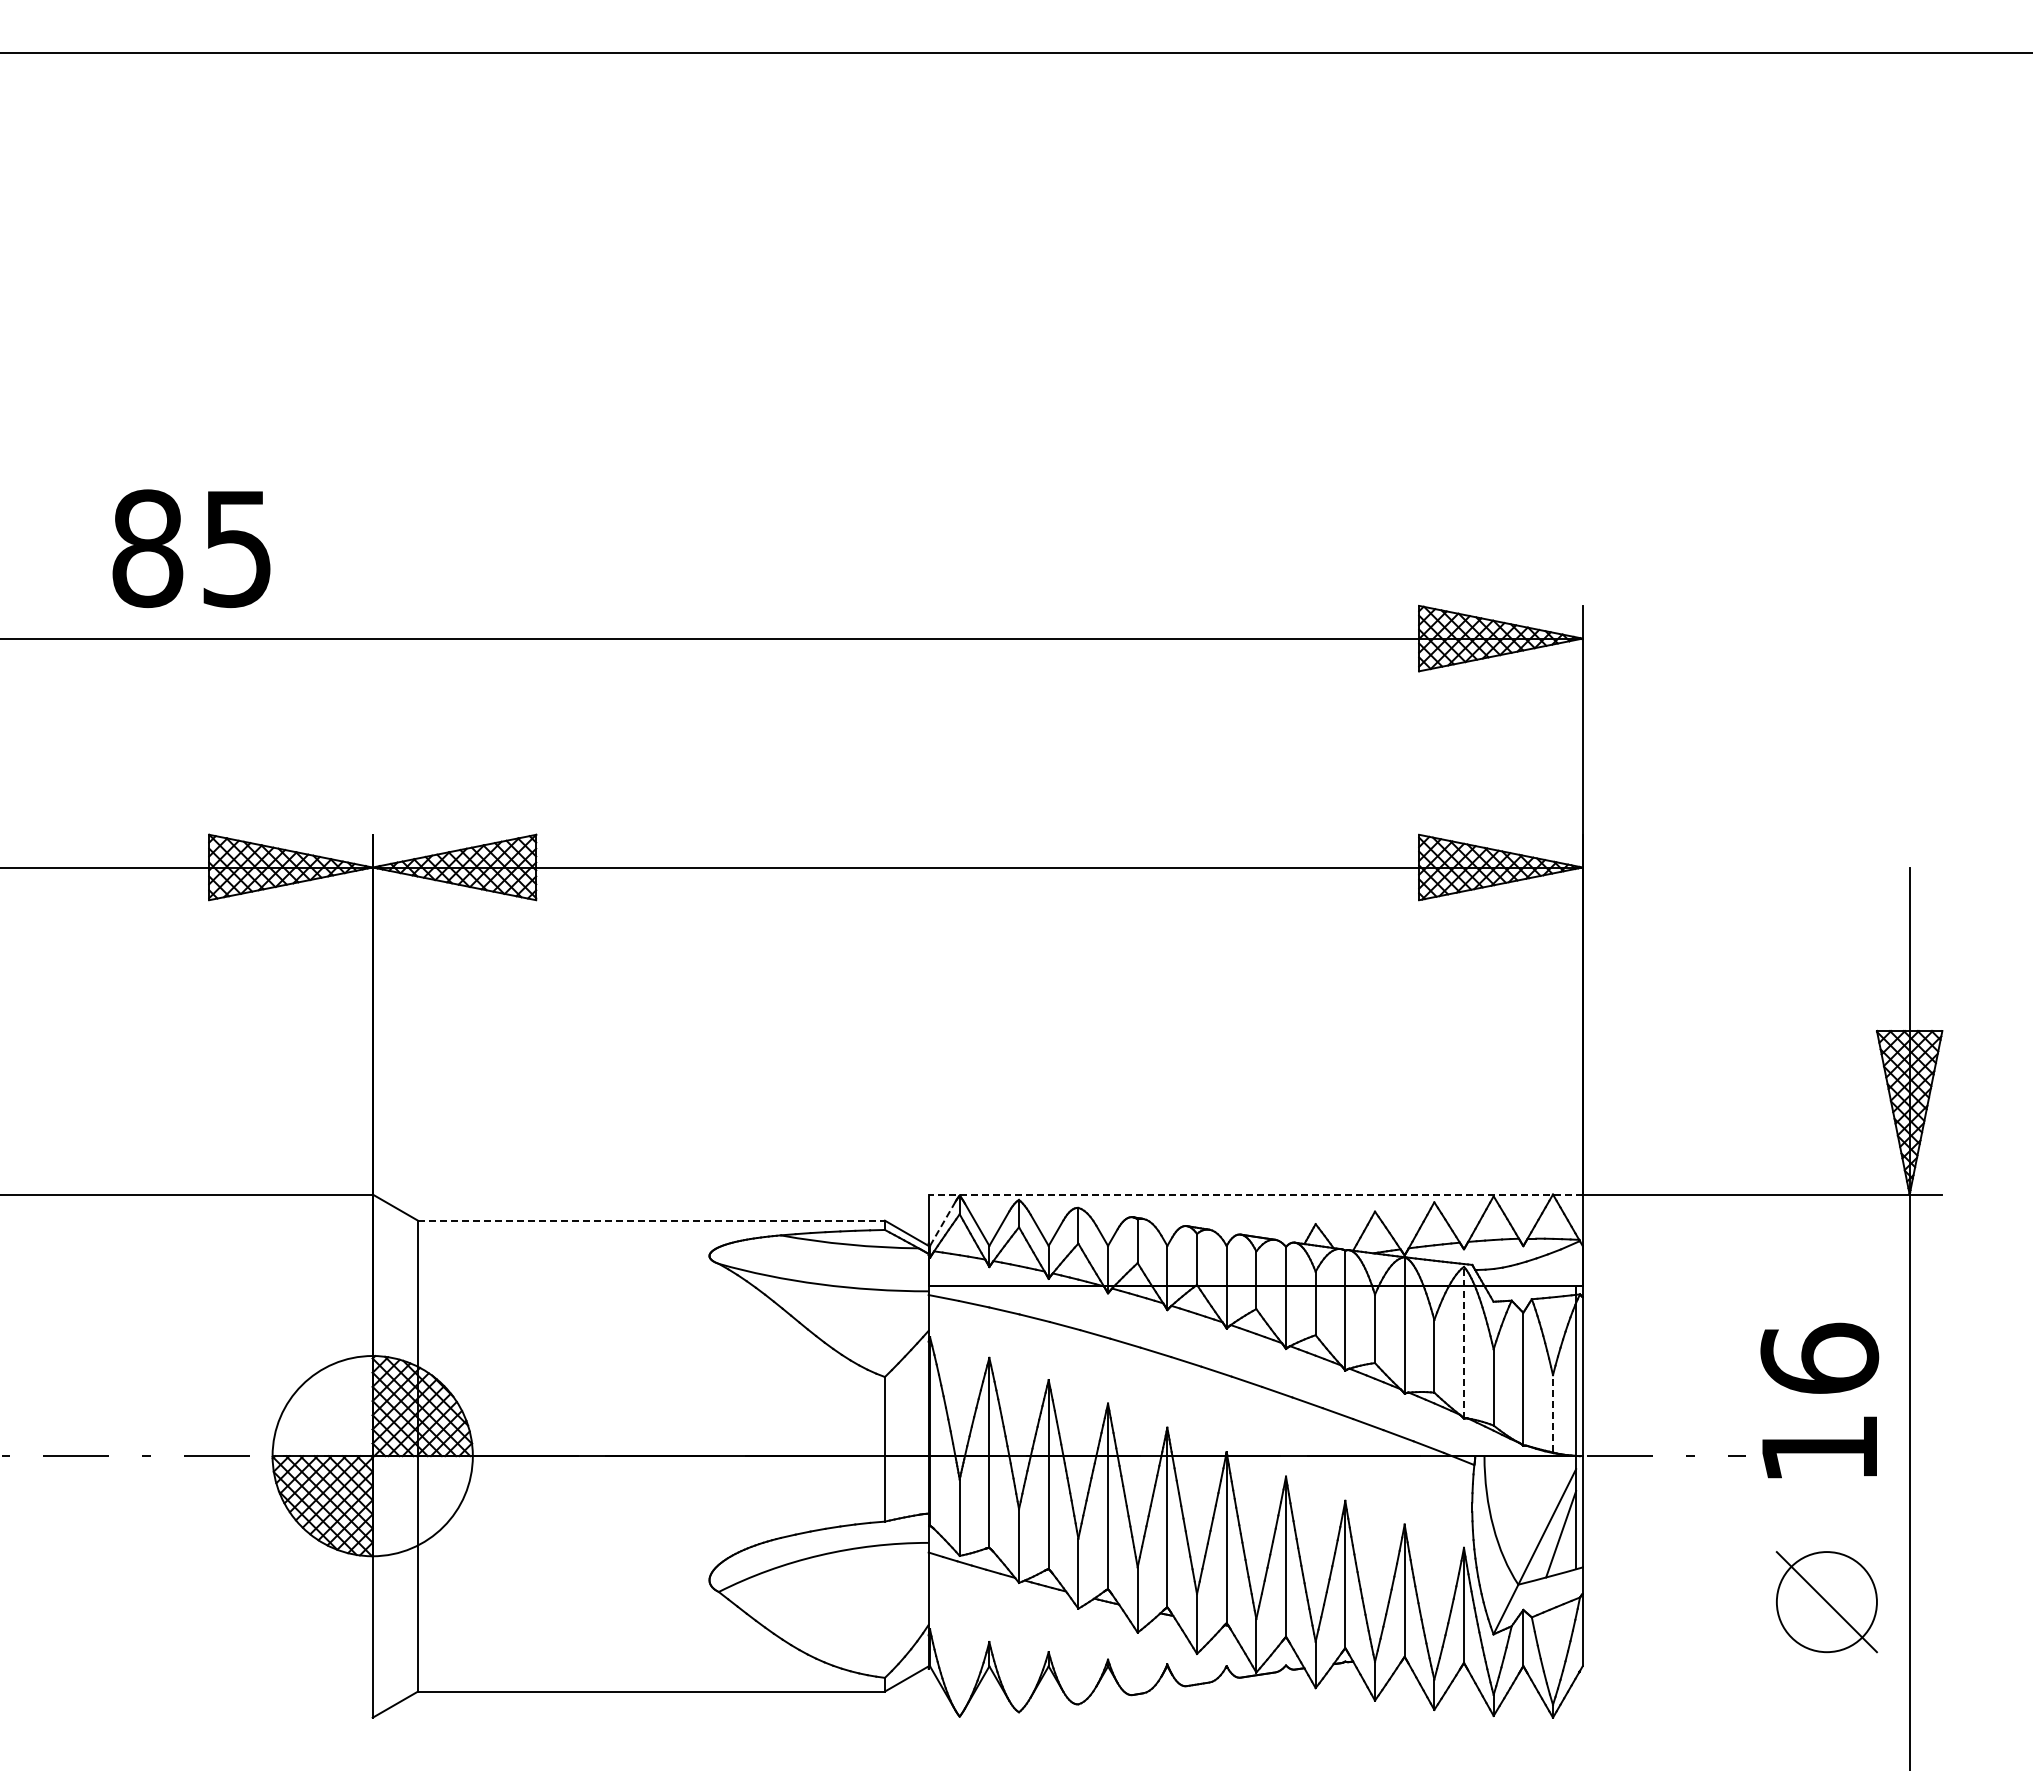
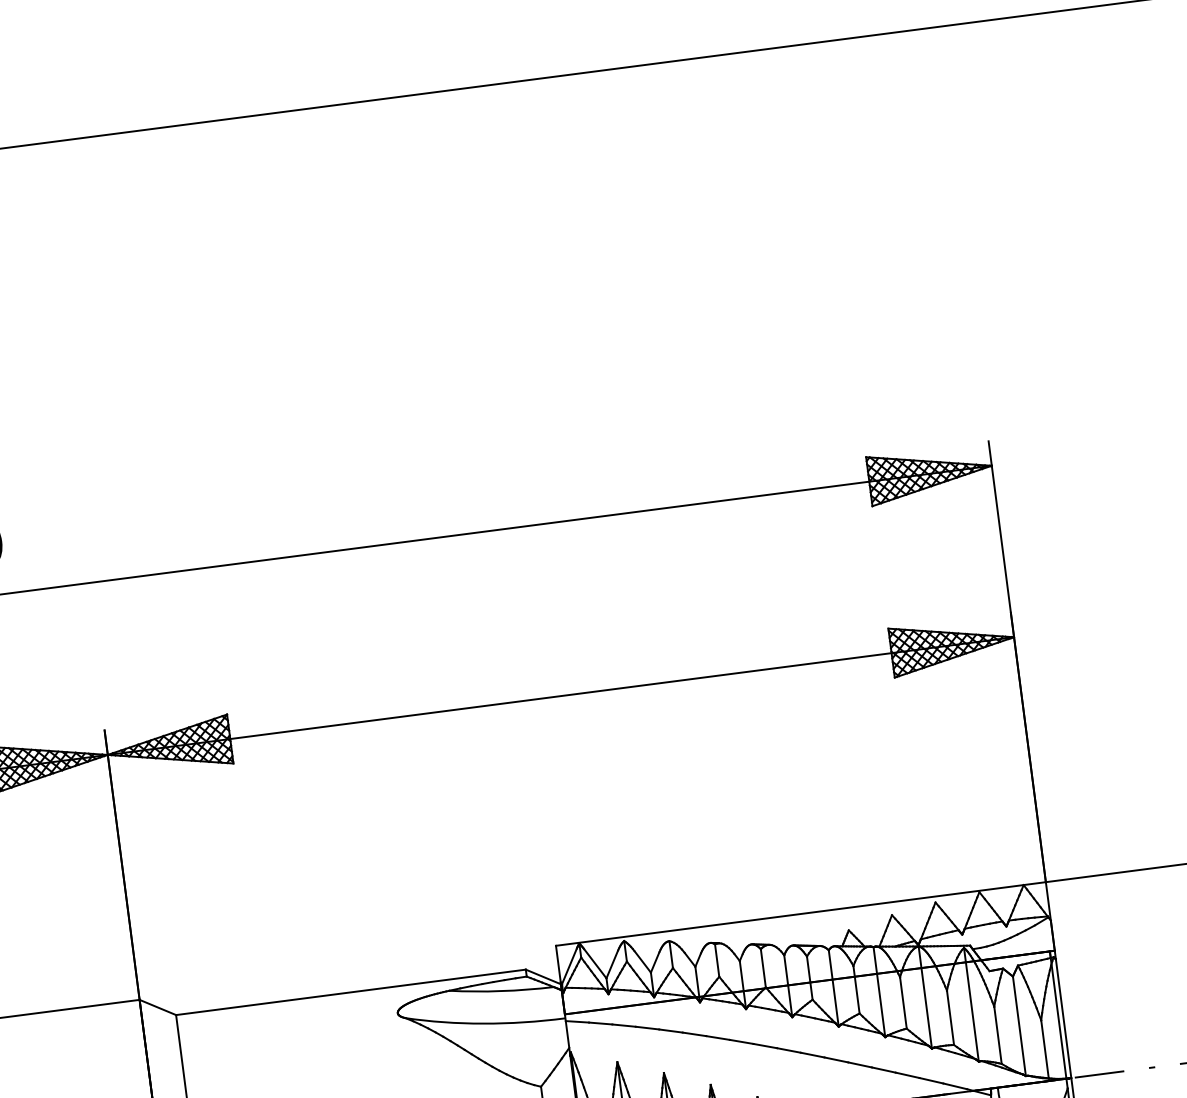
line: (1255, 1194) -> (800, 913), dashed -> solid
line: (652, 1220) -> (351, 992), dashed -> solid
line: (942, 1223) -> (569, 966), dashed -> solid
line: (1463, 1342) -> (971, 1004), dashed -> solid
line: (1553, 1413) -> (1045, 1049), dashed -> solid

